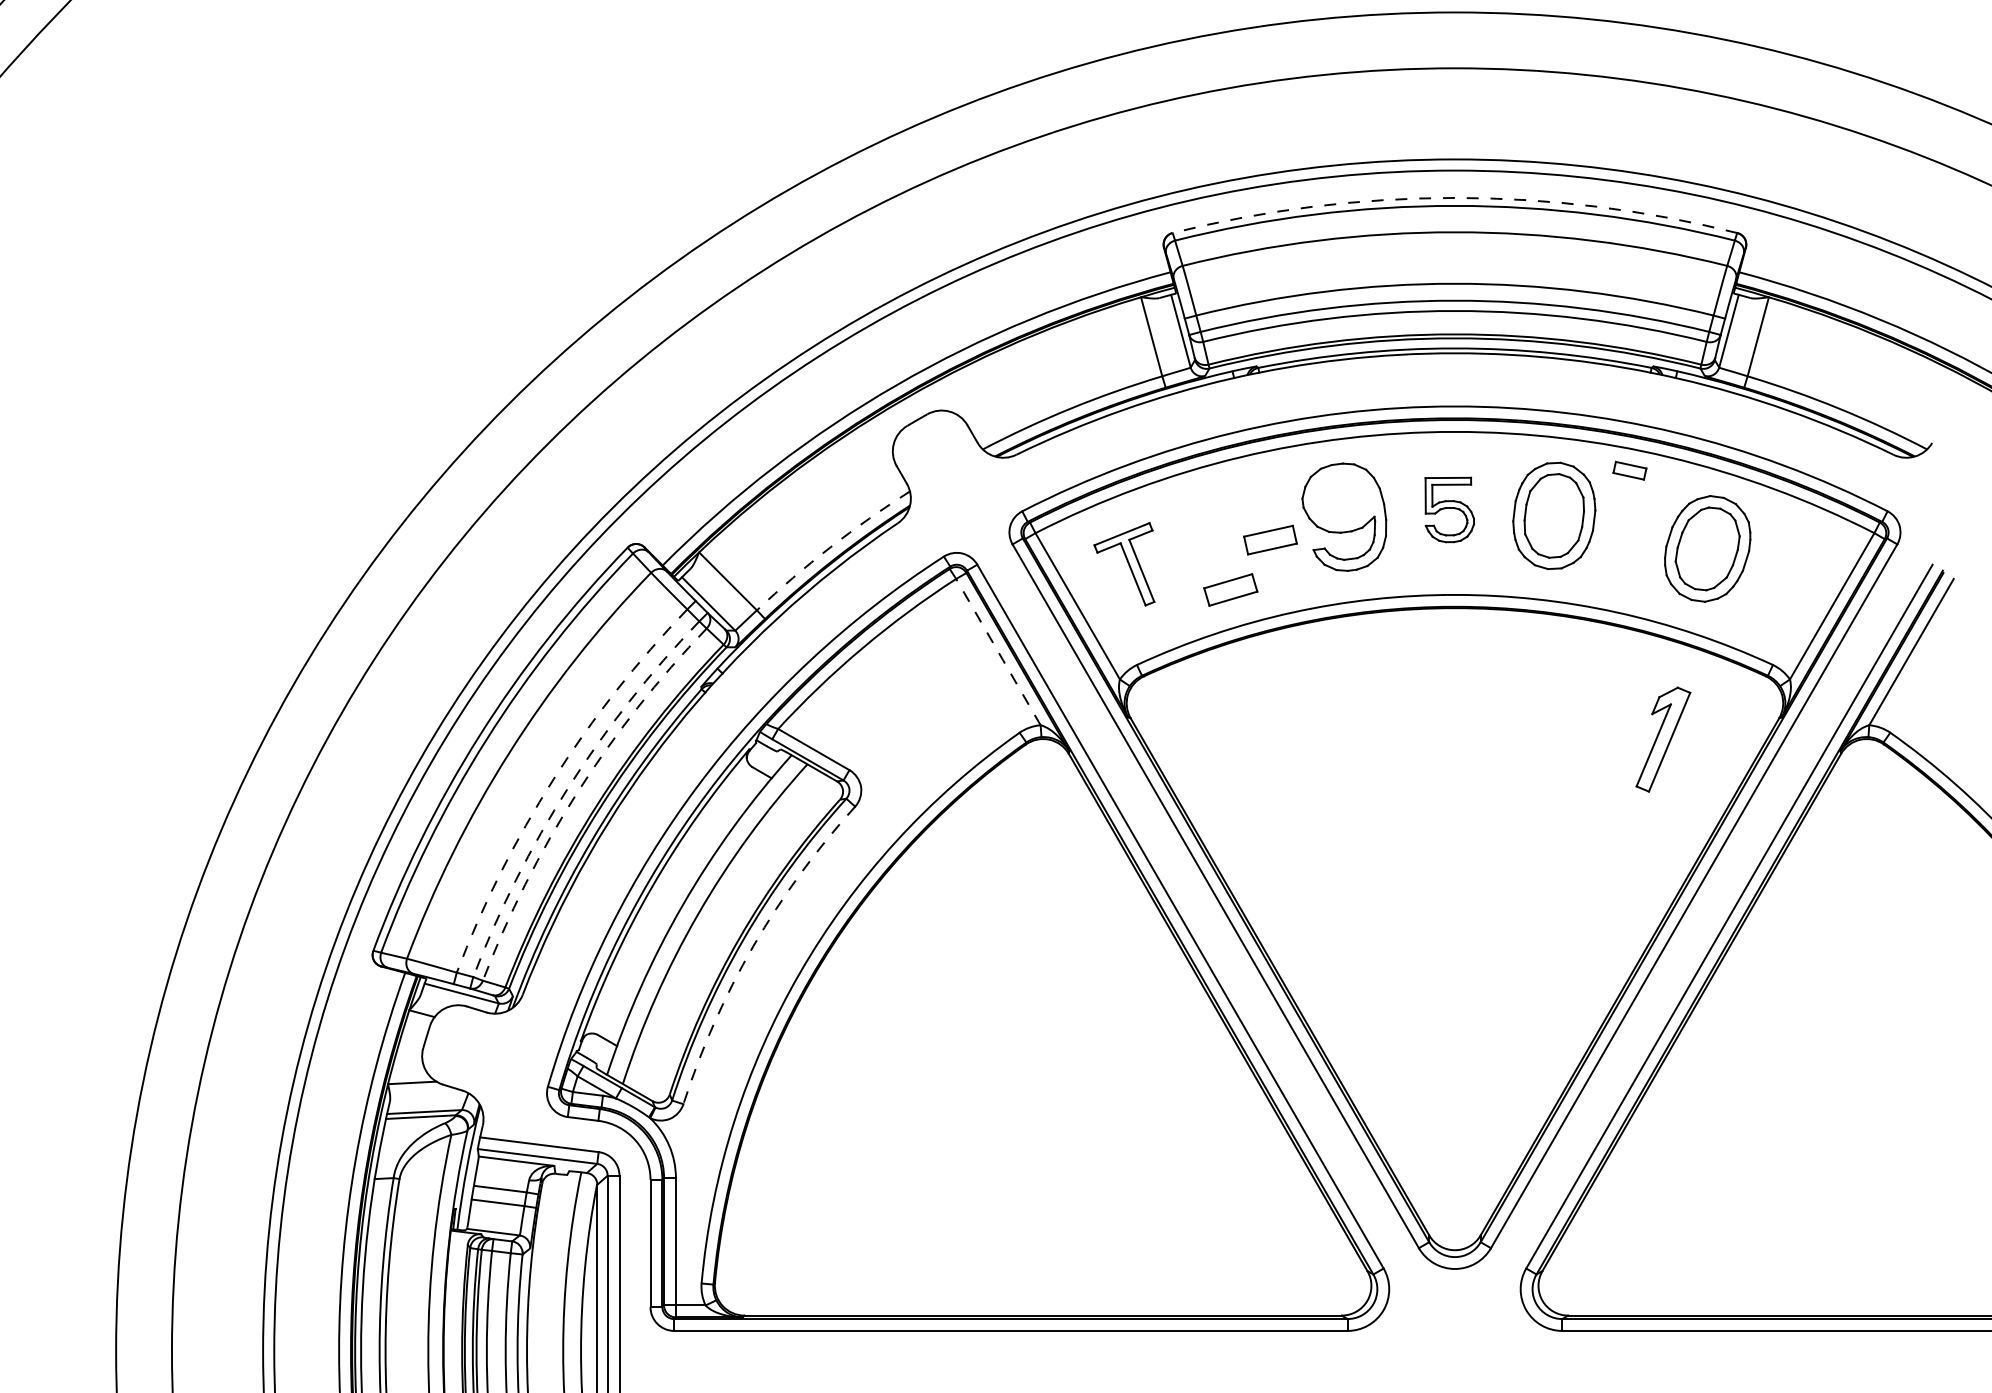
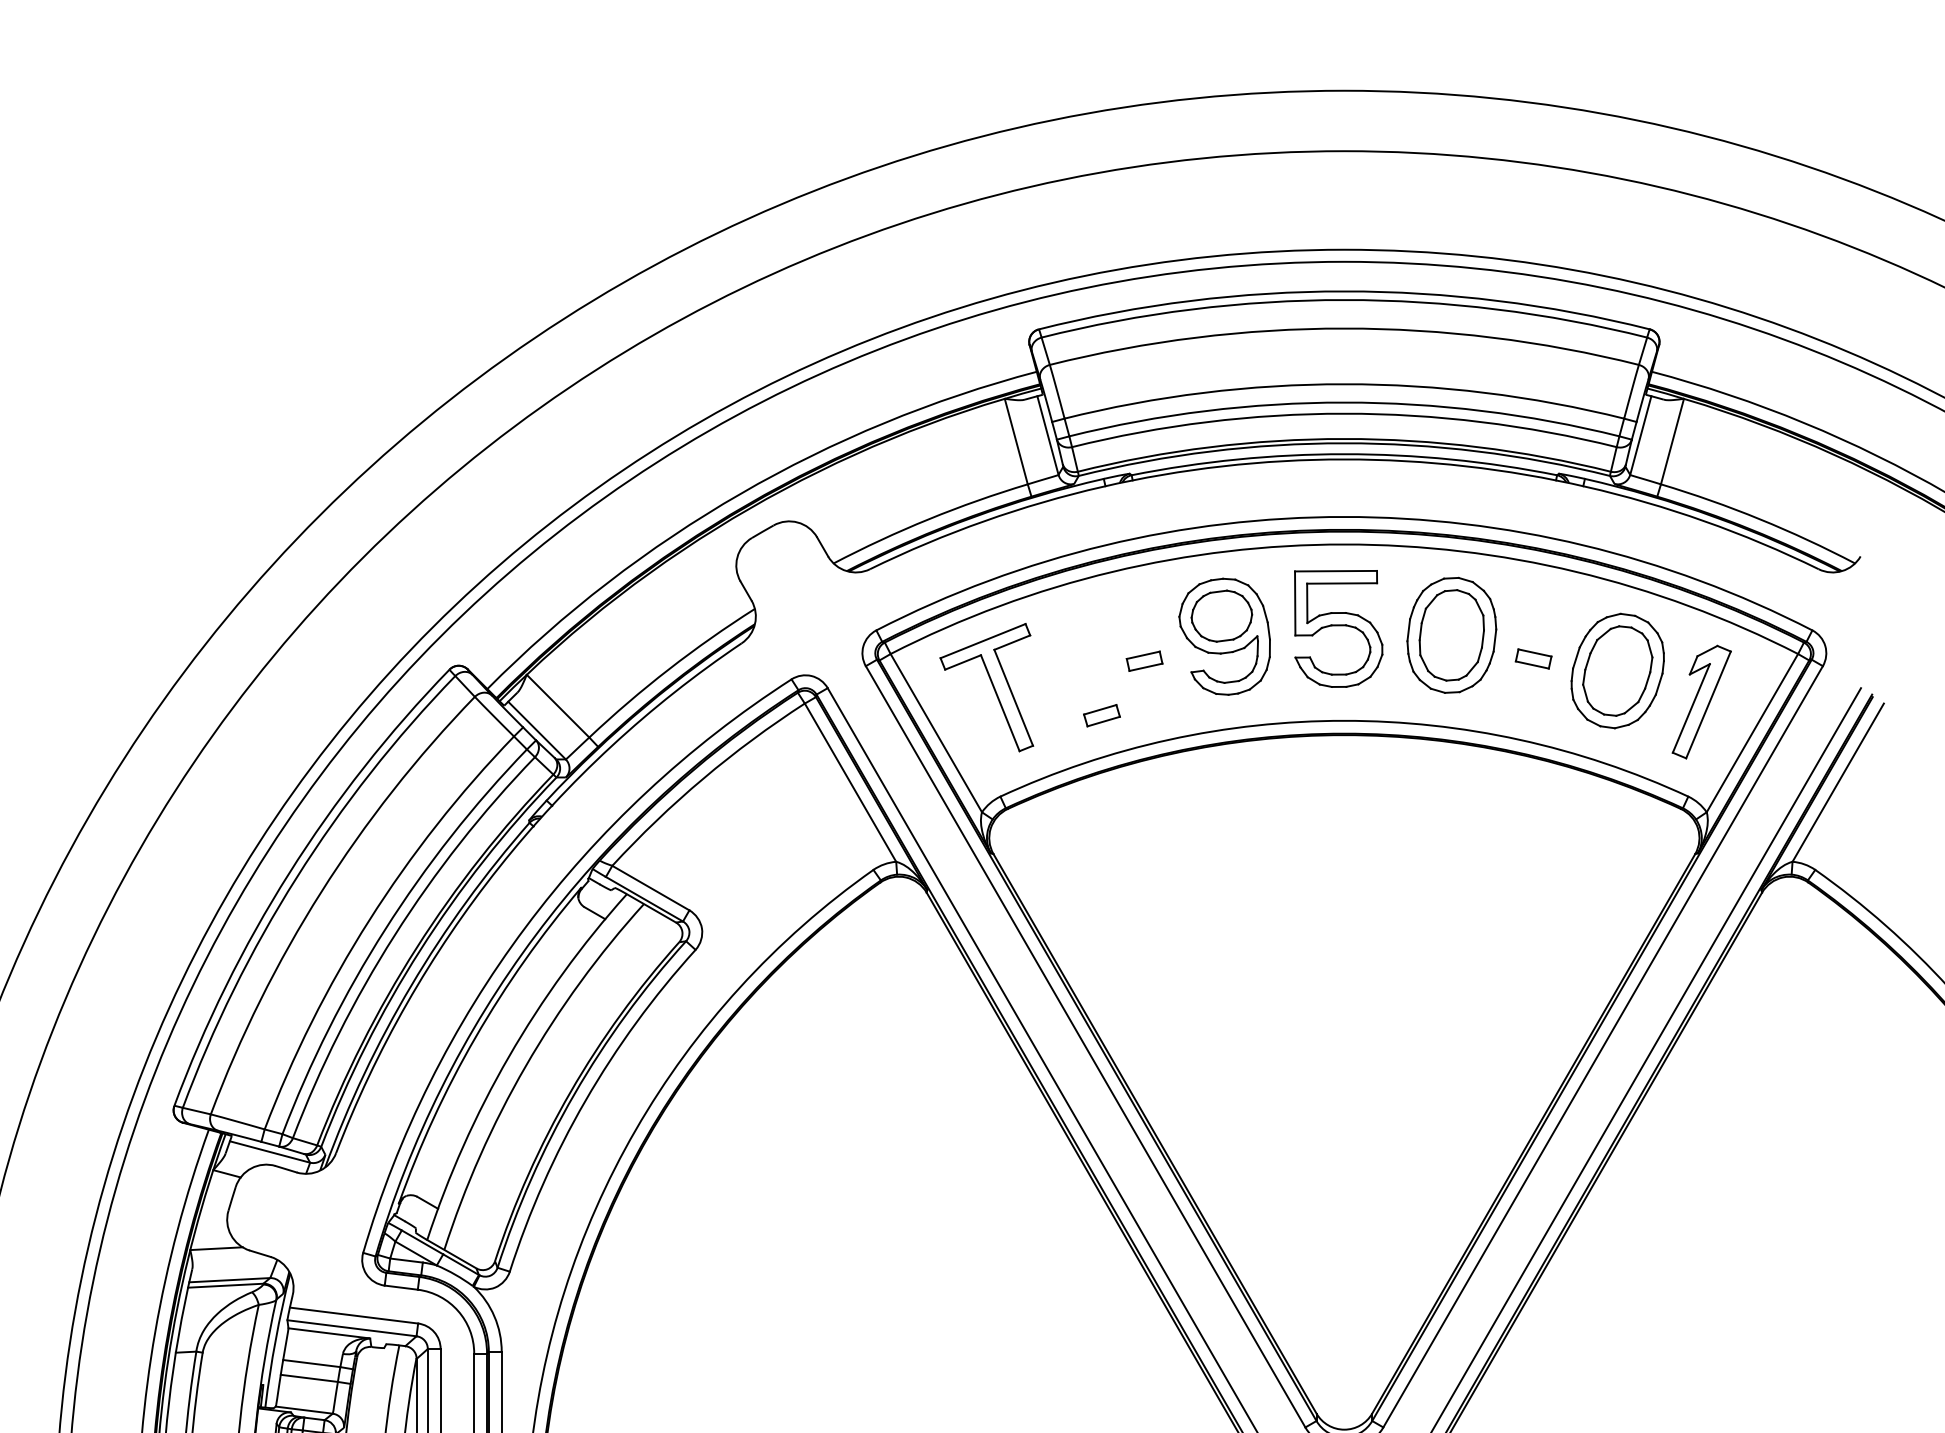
arc: (1454, 197) -> (1343, 290), dashed -> solid
part: (1629, 470) -> (1533, 658), moved
part: (1341, 497) -> (1221, 615), added
part: (1449, 509) -> (1338, 628), size x1.67
part: (1269, 539) -> (1143, 660), size x0.62
arc: (830, 547) -> (668, 669), dashed -> solid
part: (1124, 564) -> (986, 687), size x1.43
part: (1230, 590) -> (1101, 716), size x0.62
line: (998, 651) -> (850, 782), dashed -> solid
part: (1663, 739) -> (1701, 701), moved
arc: (553, 779) -> (369, 920), dashed -> solid
arc: (568, 787) -> (385, 929), dashed -> solid
arc: (576, 793) -> (394, 935), dashed -> solid
arc: (753, 946) -> (585, 1101), dashed -> solid

